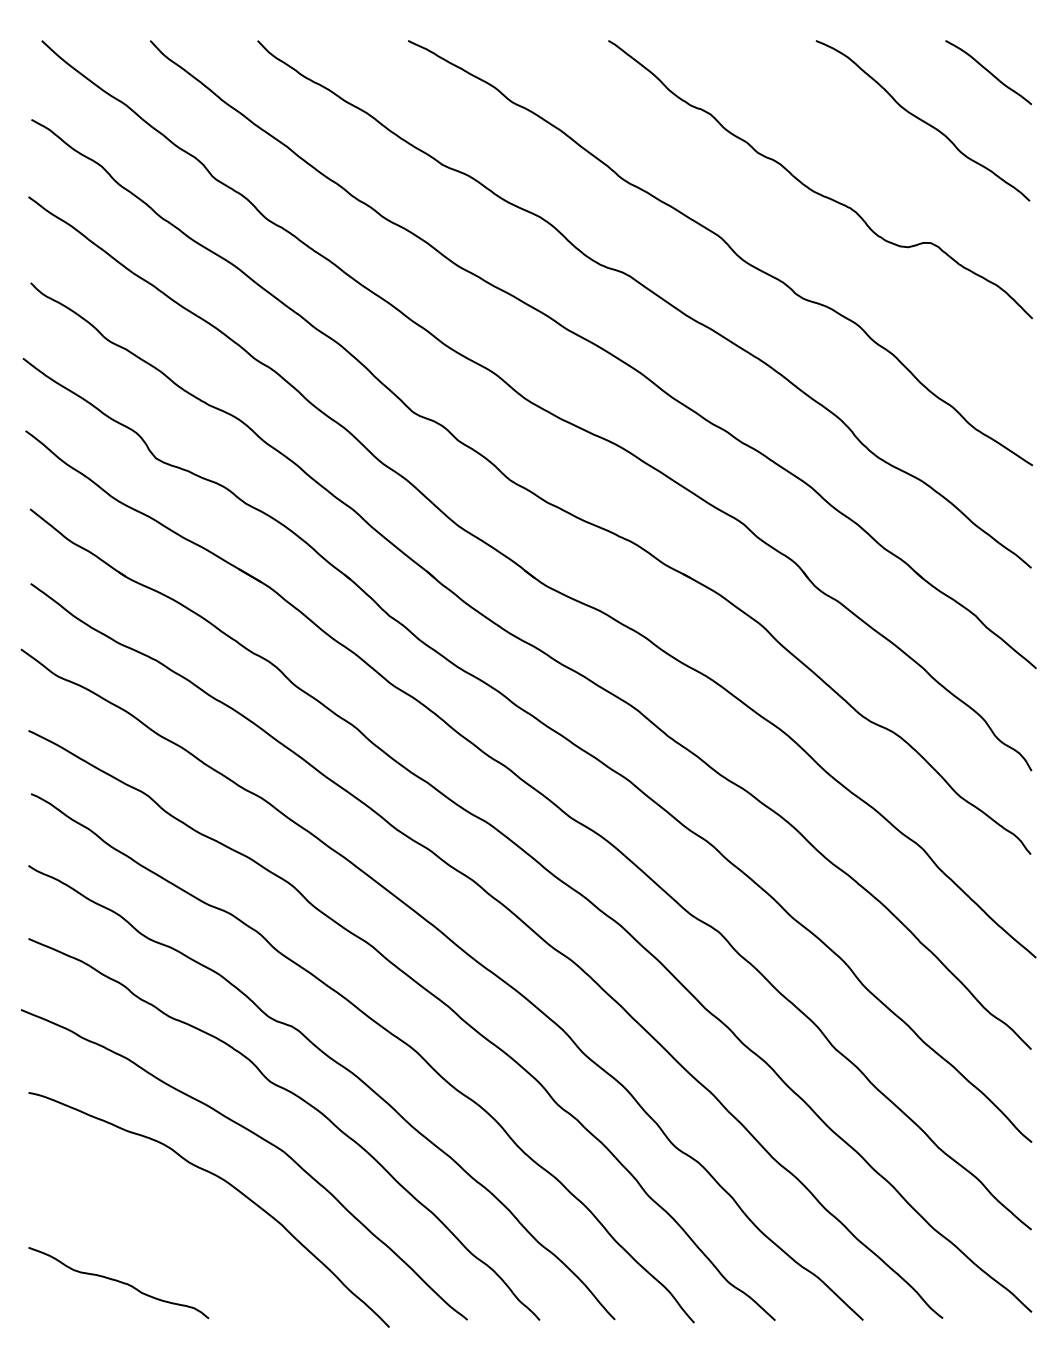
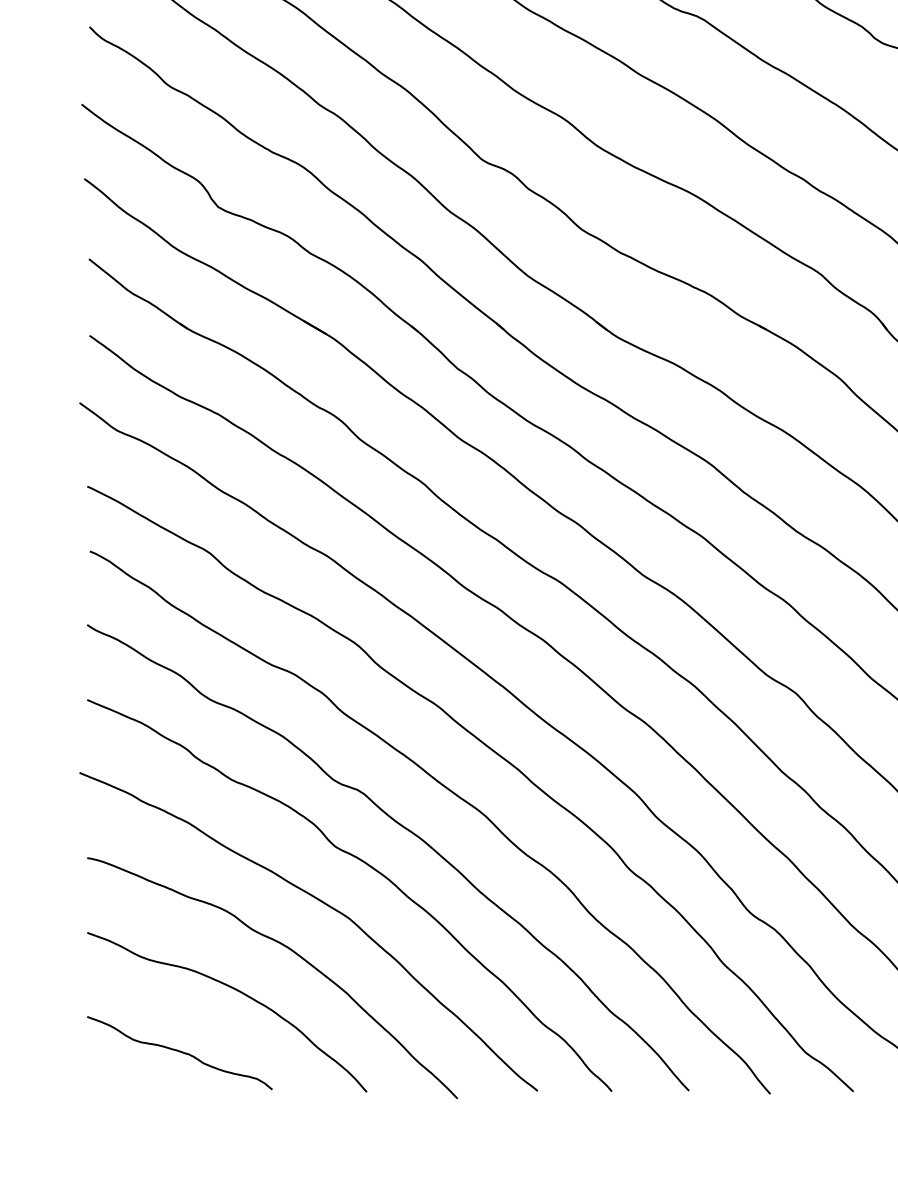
curve: (175, 1223) -> (238, 992), added

